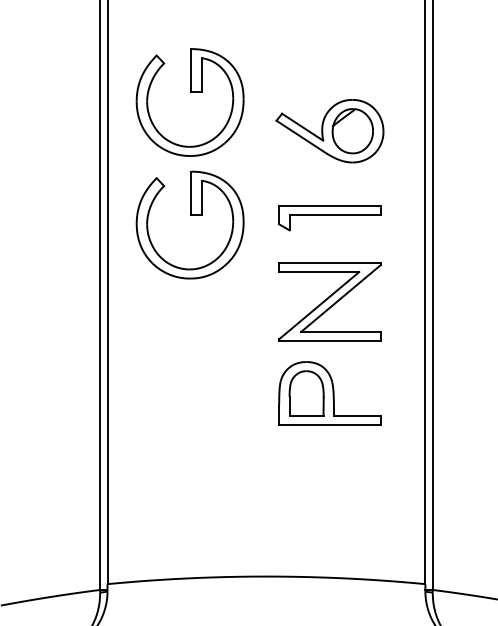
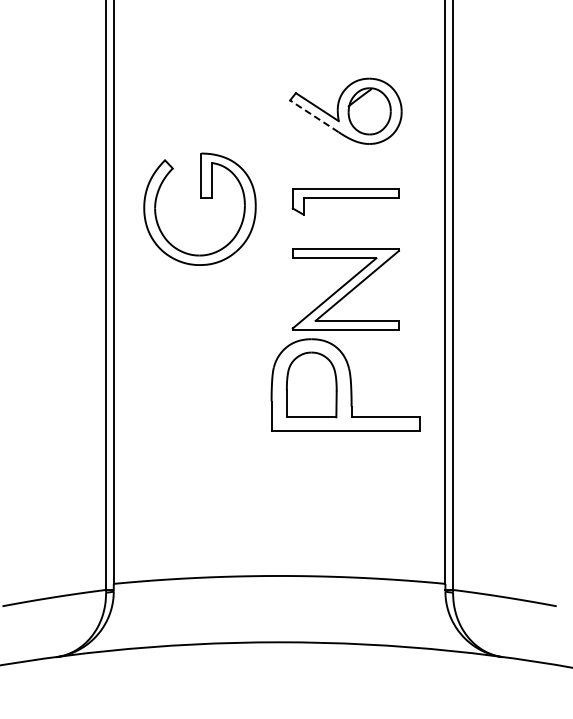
part: (190, 93) -> (200, 71), removed
line: (299, 136) -> (314, 116), solid -> dashed
part: (329, 393) -> (345, 384), size x1.4

